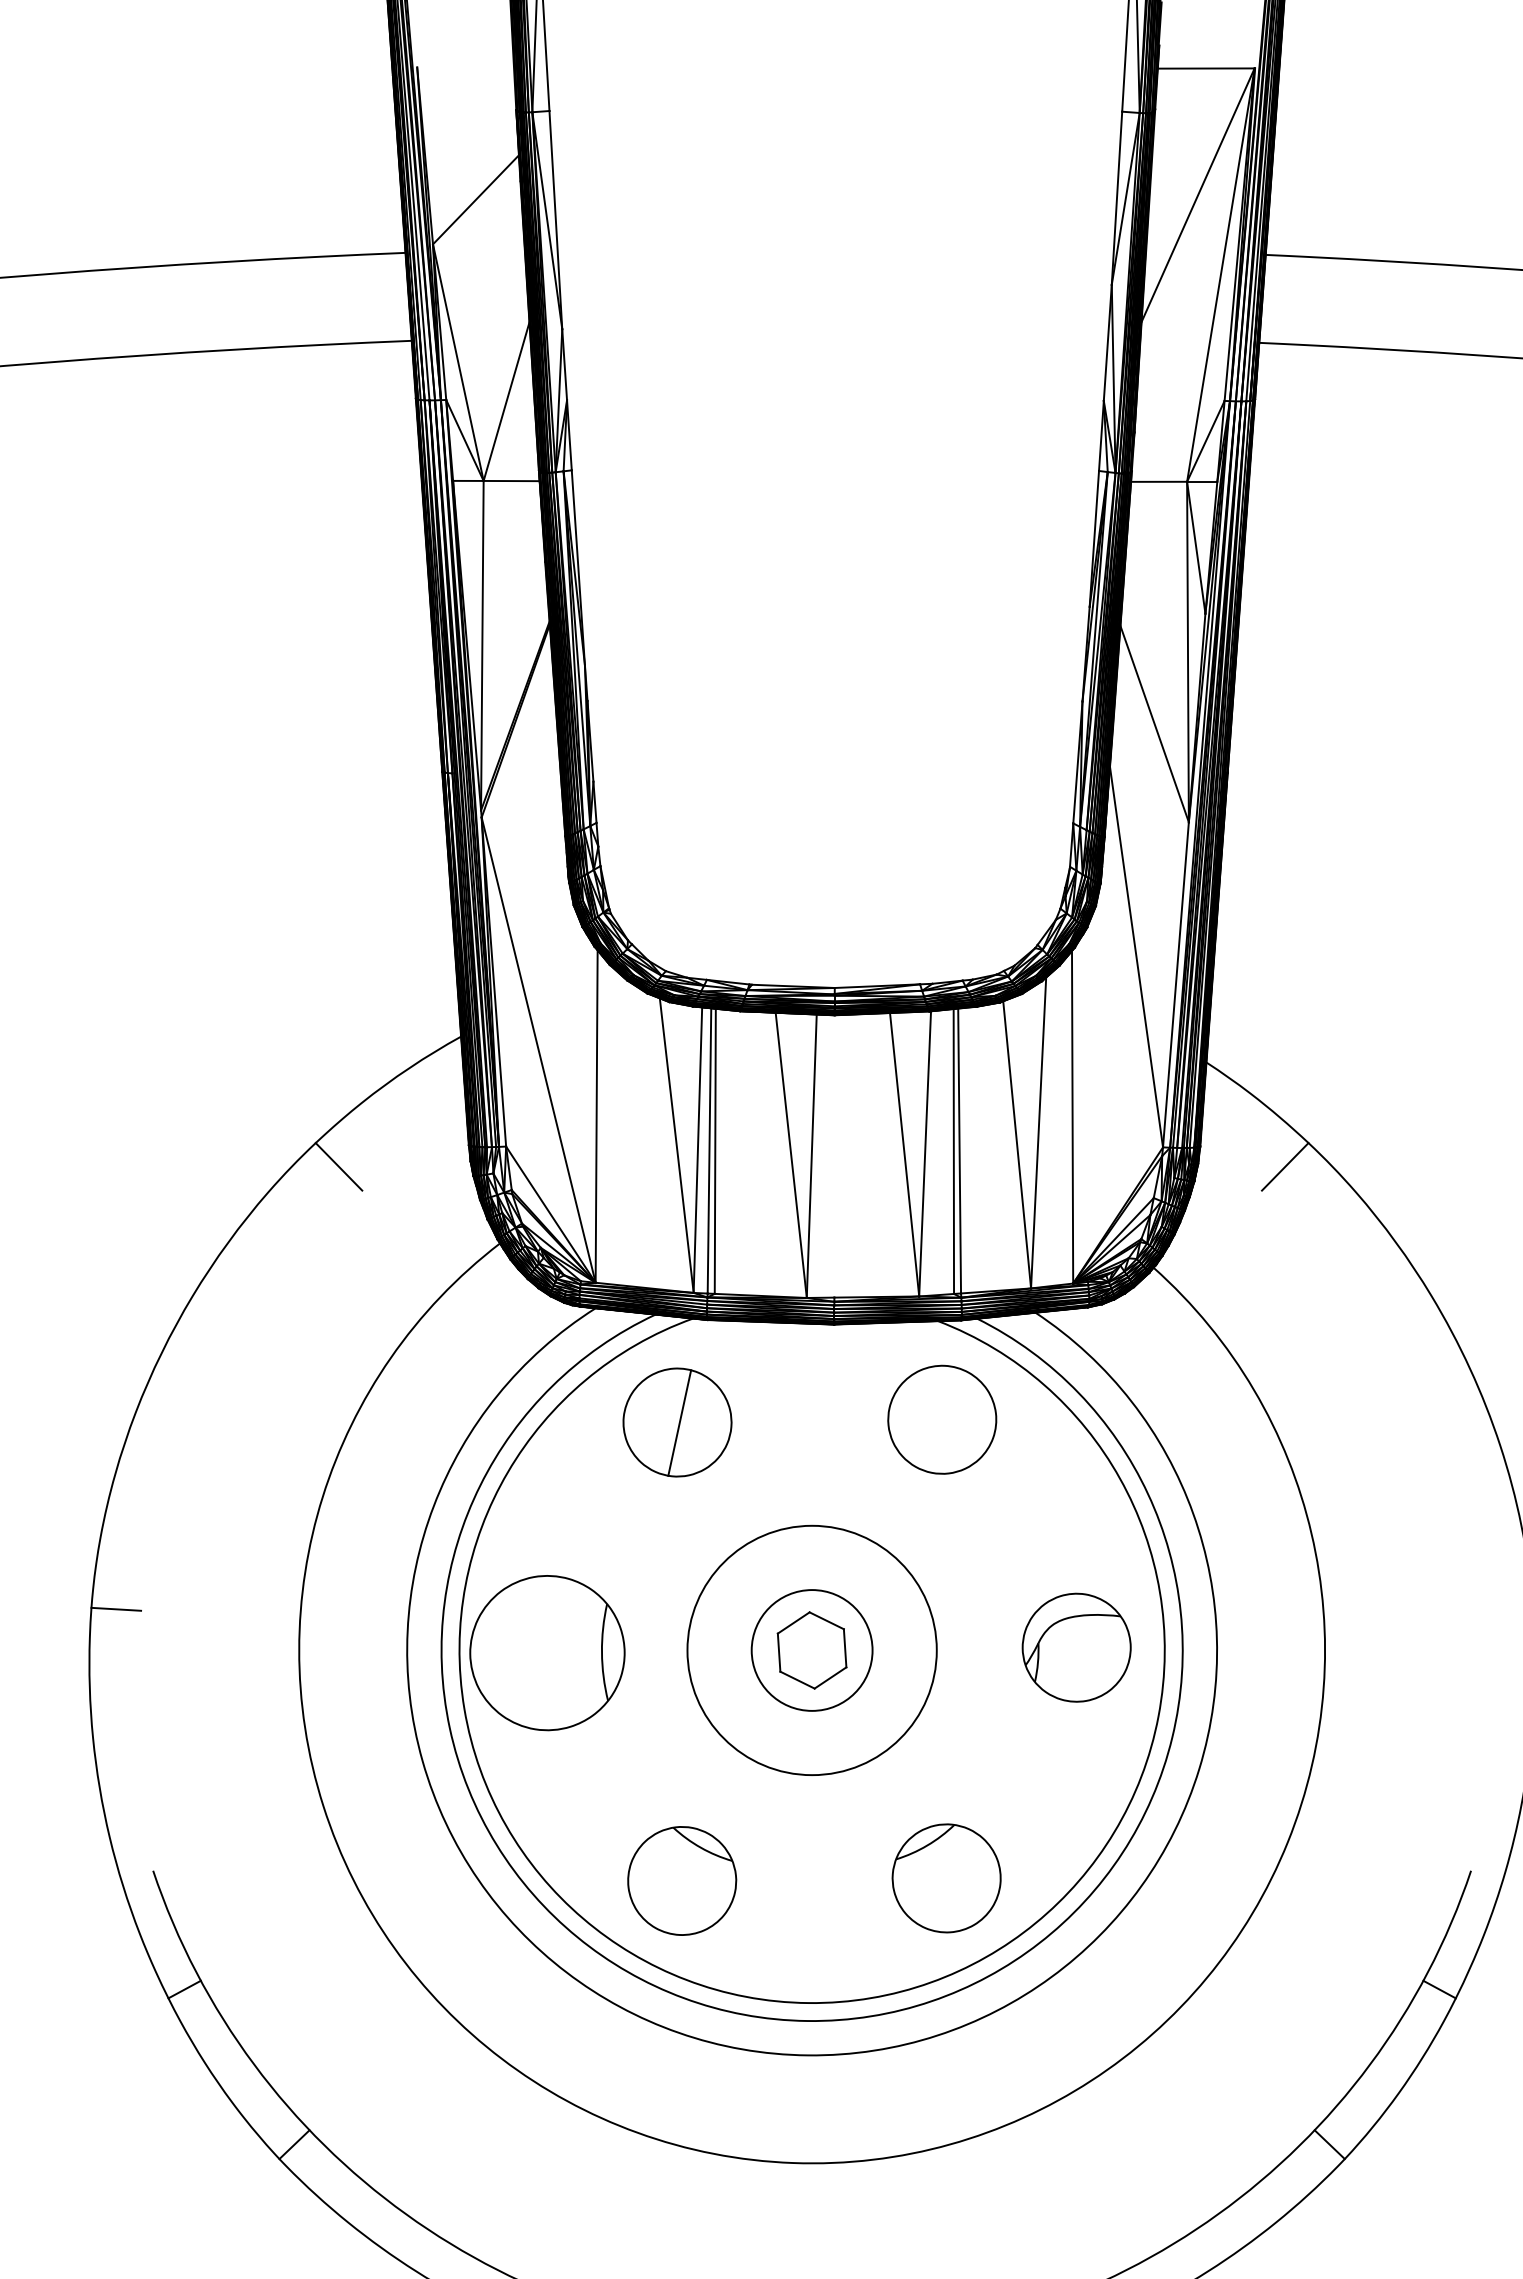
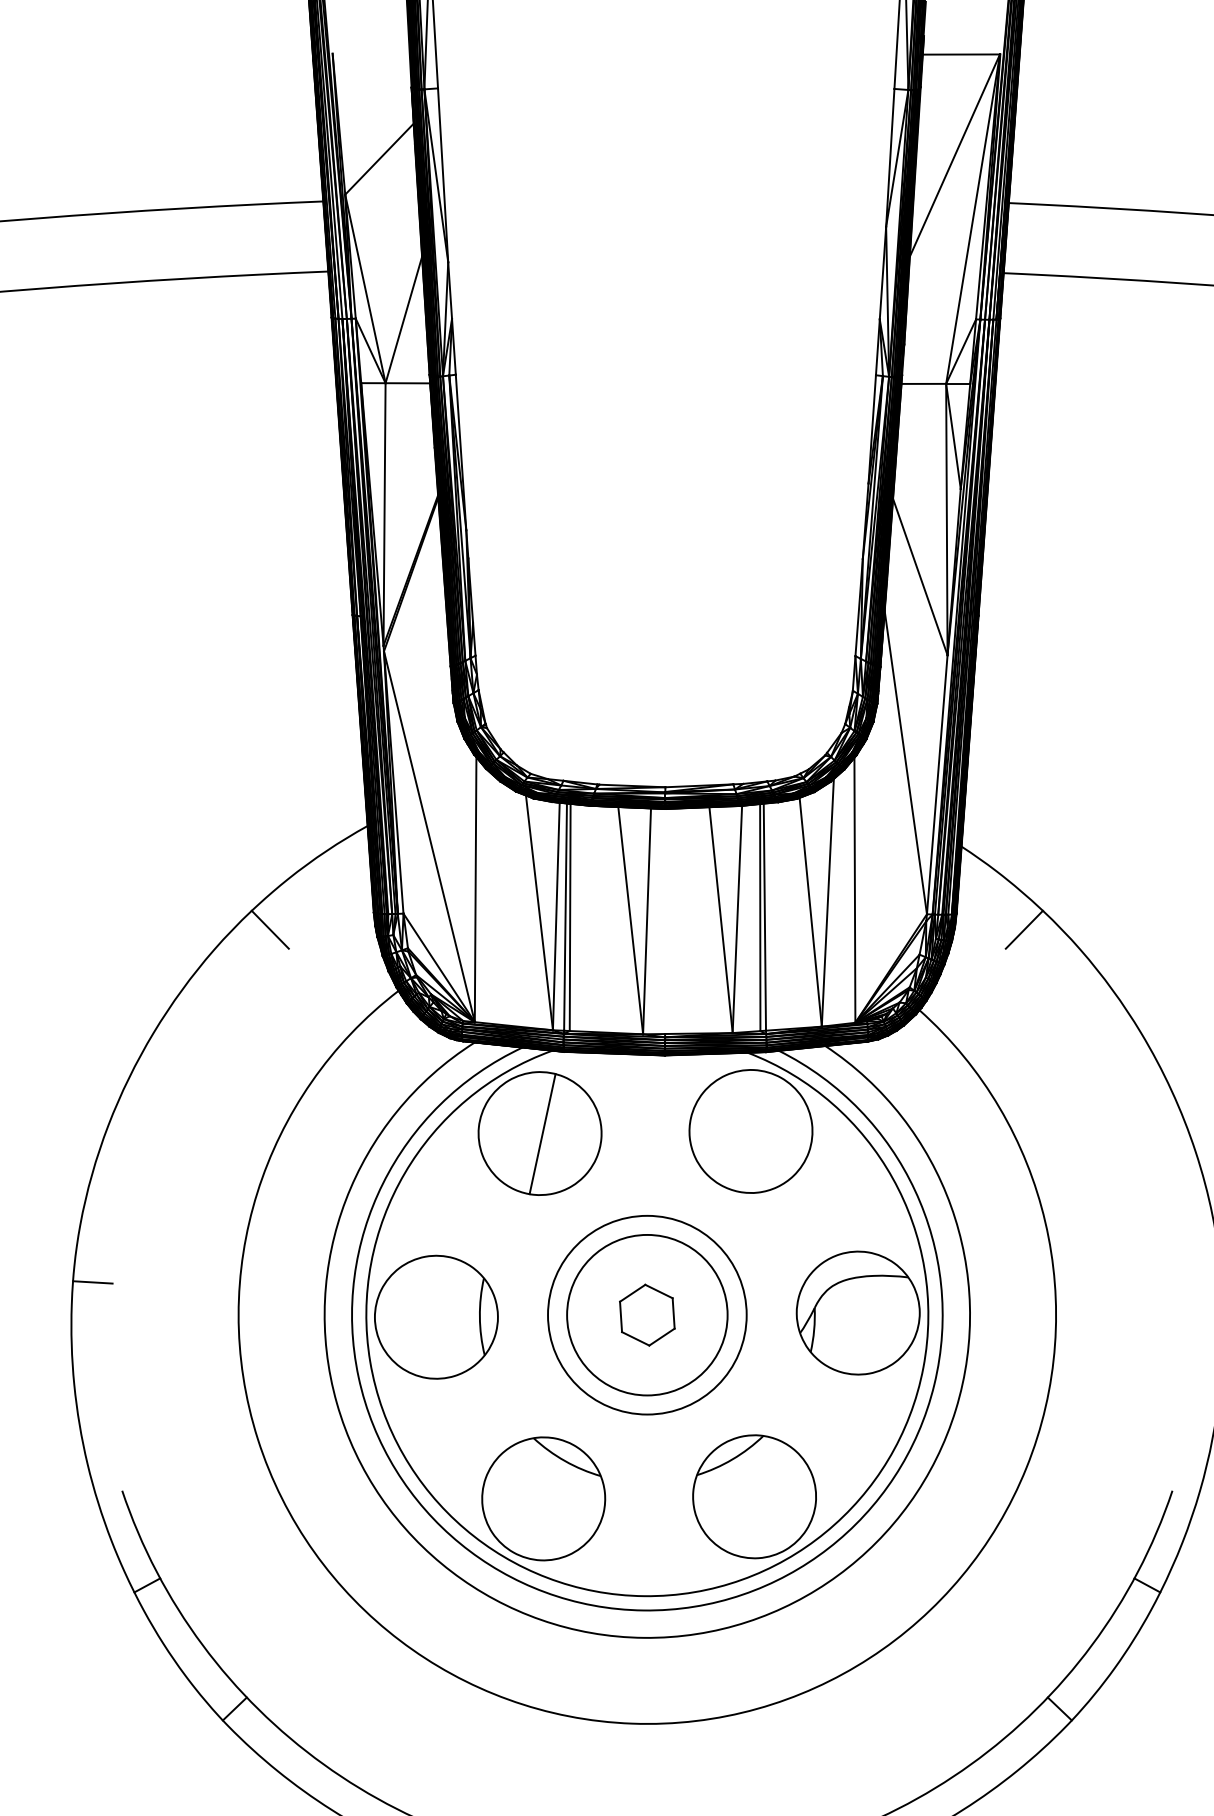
part: (942, 1419) -> (751, 1131), size x1.43
part: (677, 1422) -> (540, 1133), size x1.43
part: (1076, 1647) -> (858, 1312), size x1.43
circle: (811, 1650) -> (646, 1315), size x1.67
part: (946, 1878) -> (754, 1496), size x1.43
part: (682, 1880) -> (544, 1498), size x1.43

